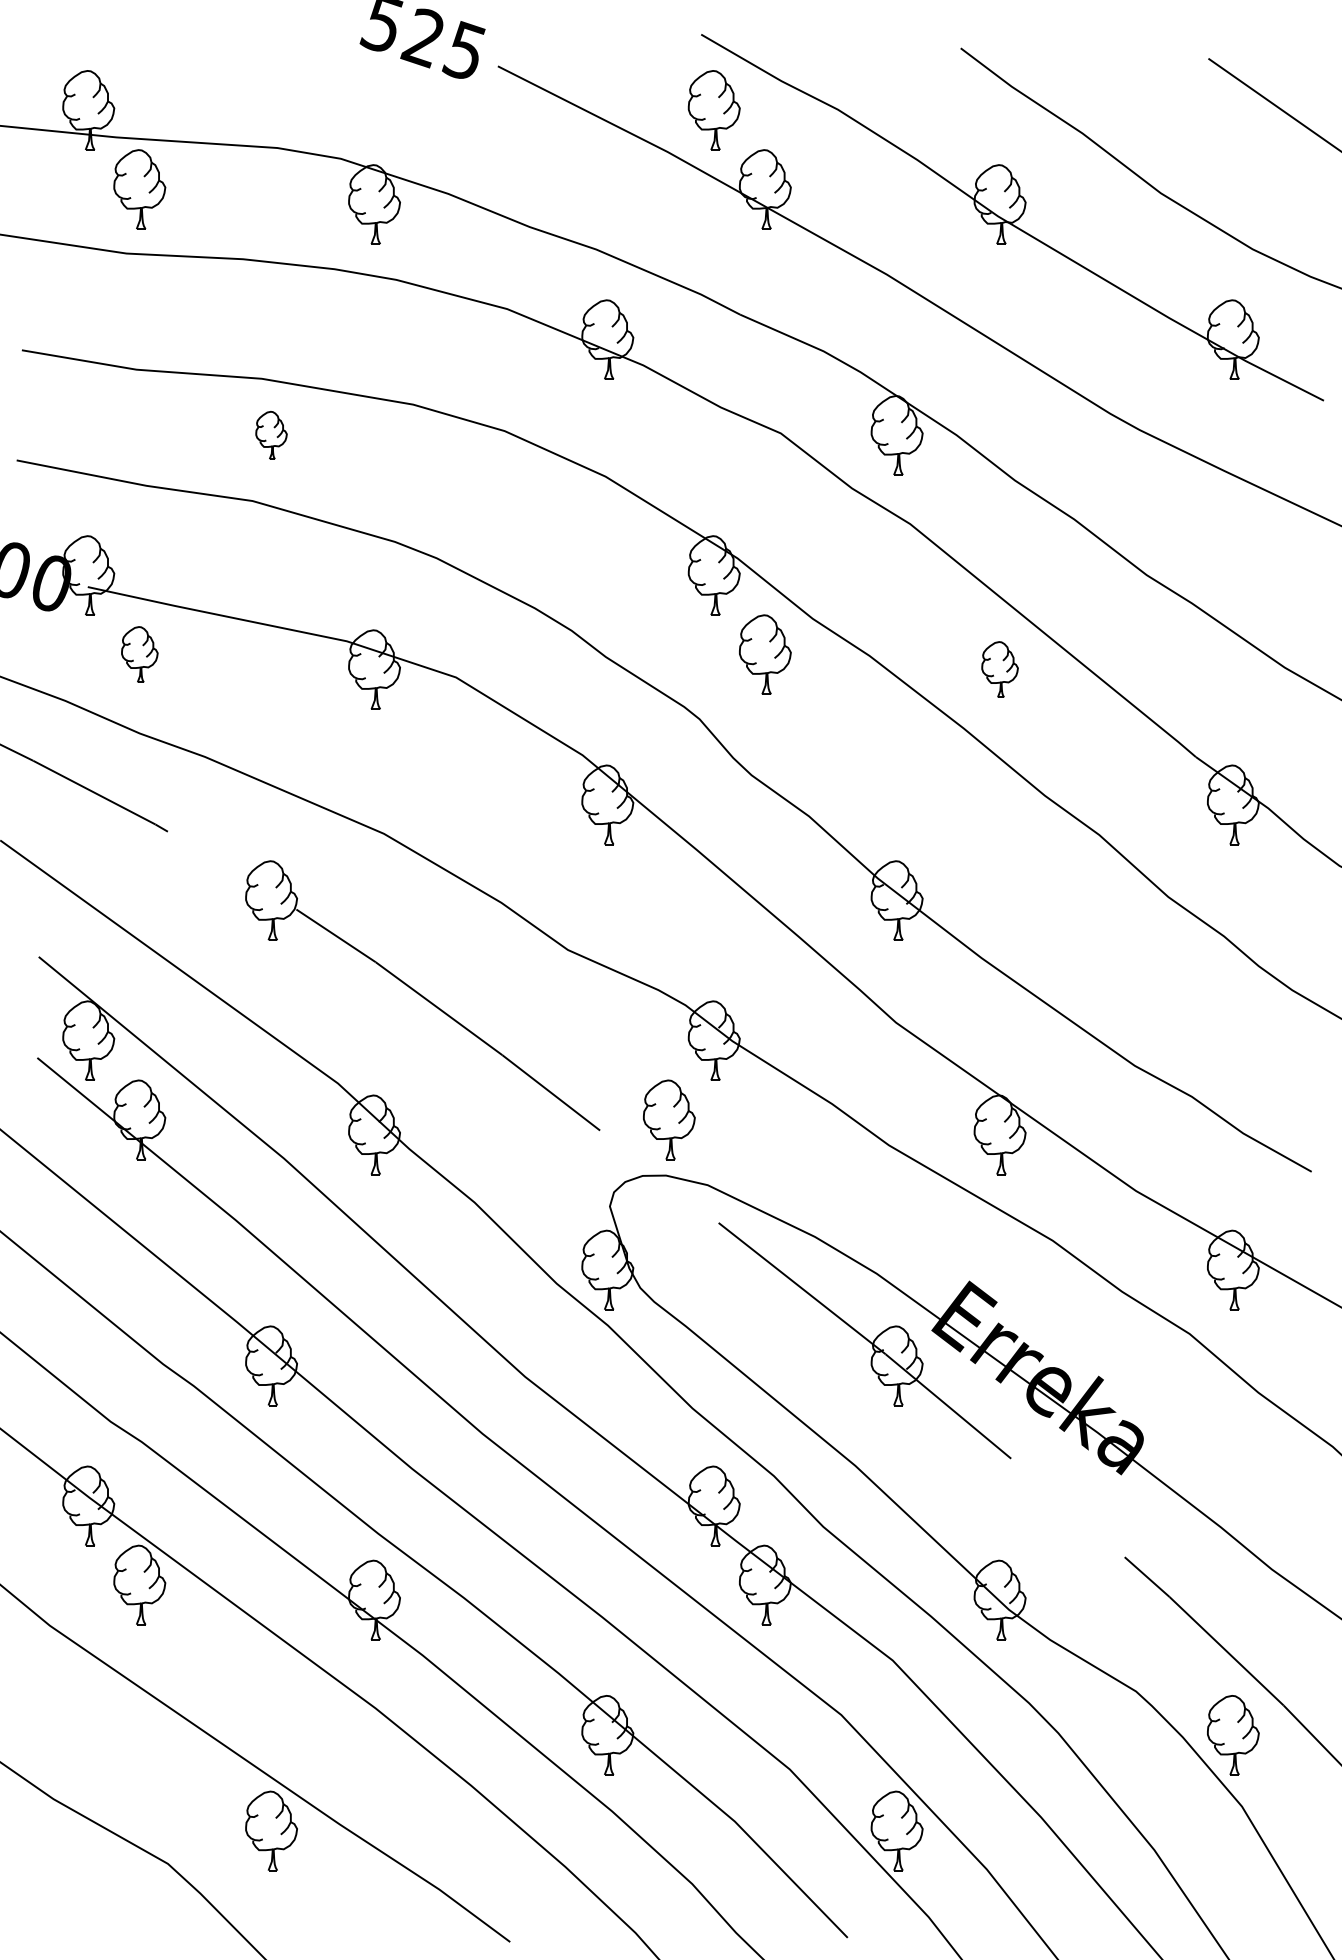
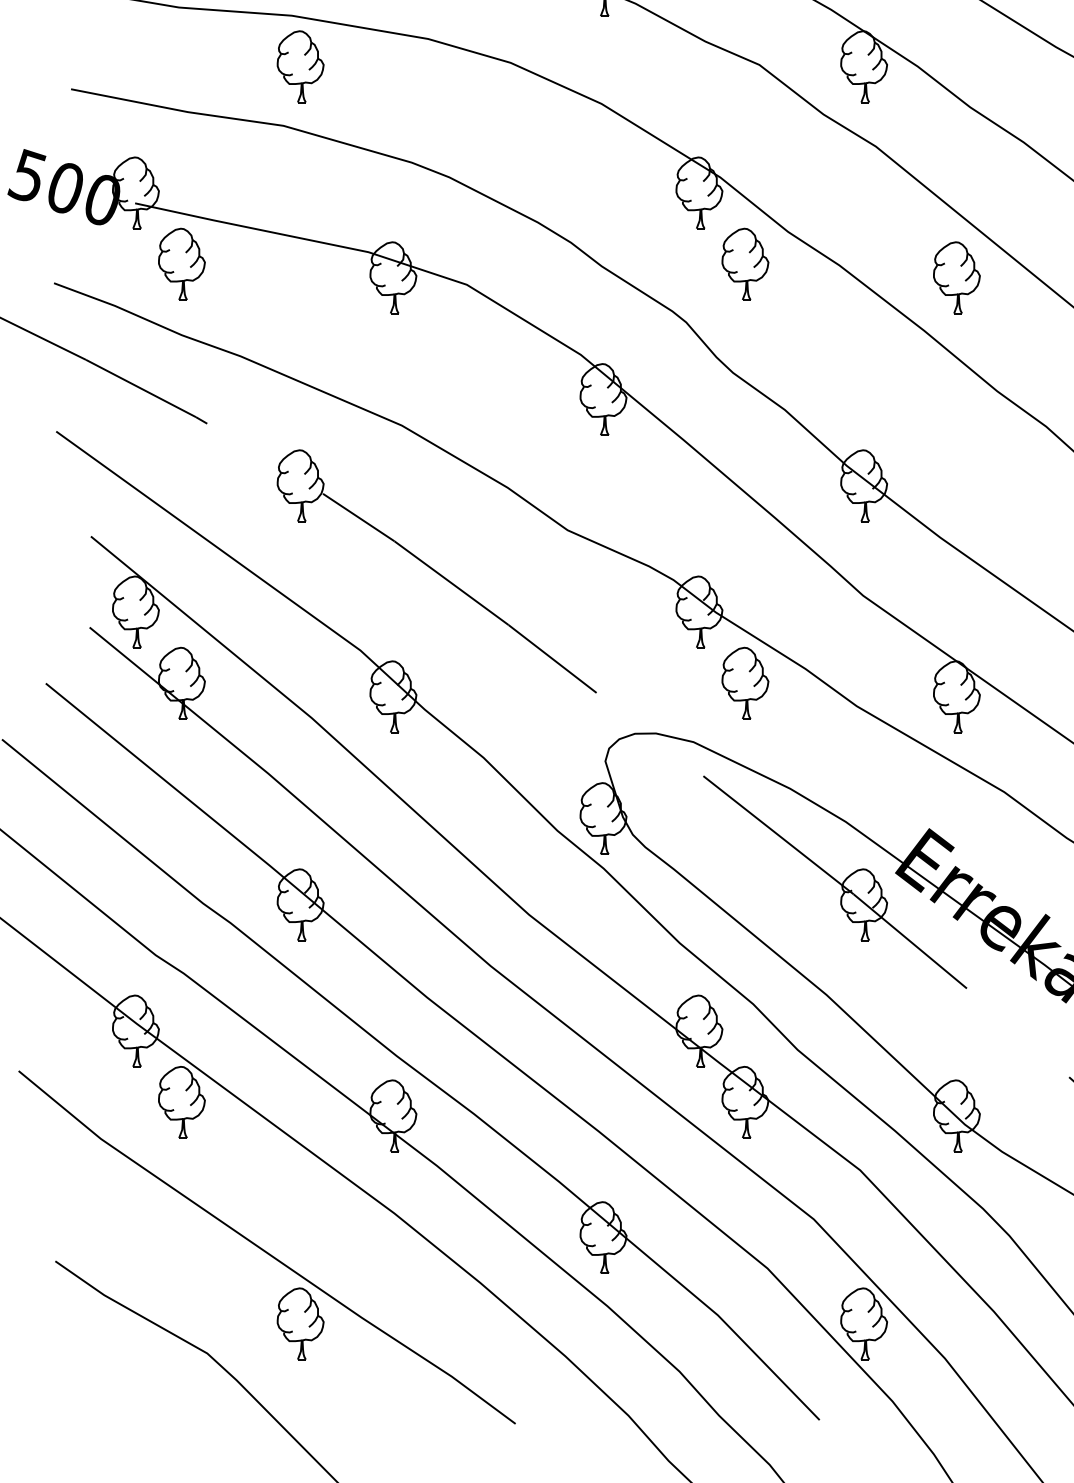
part: (271, 435) -> (300, 66), size x1.67
part: (139, 654) -> (181, 264), size x1.43
part: (999, 669) -> (956, 277), size x1.43
part: (669, 1119) -> (745, 682), moved

